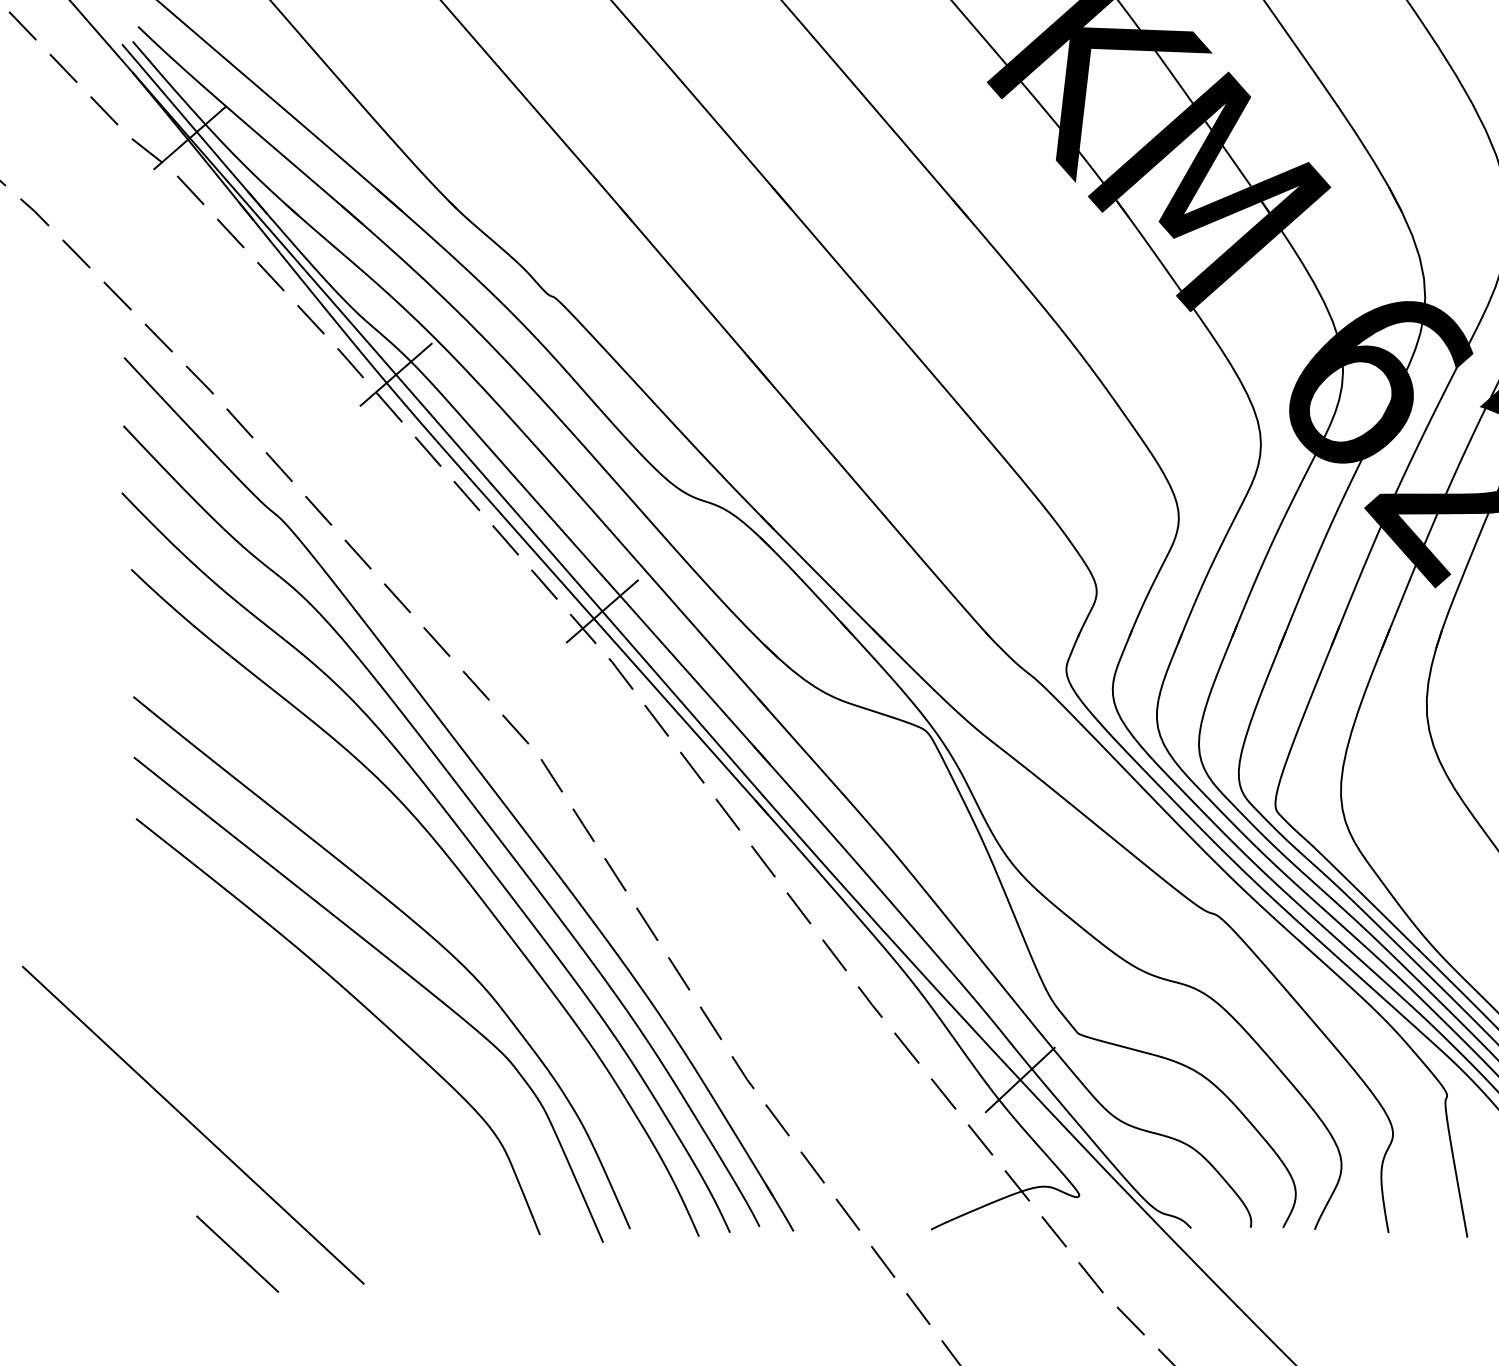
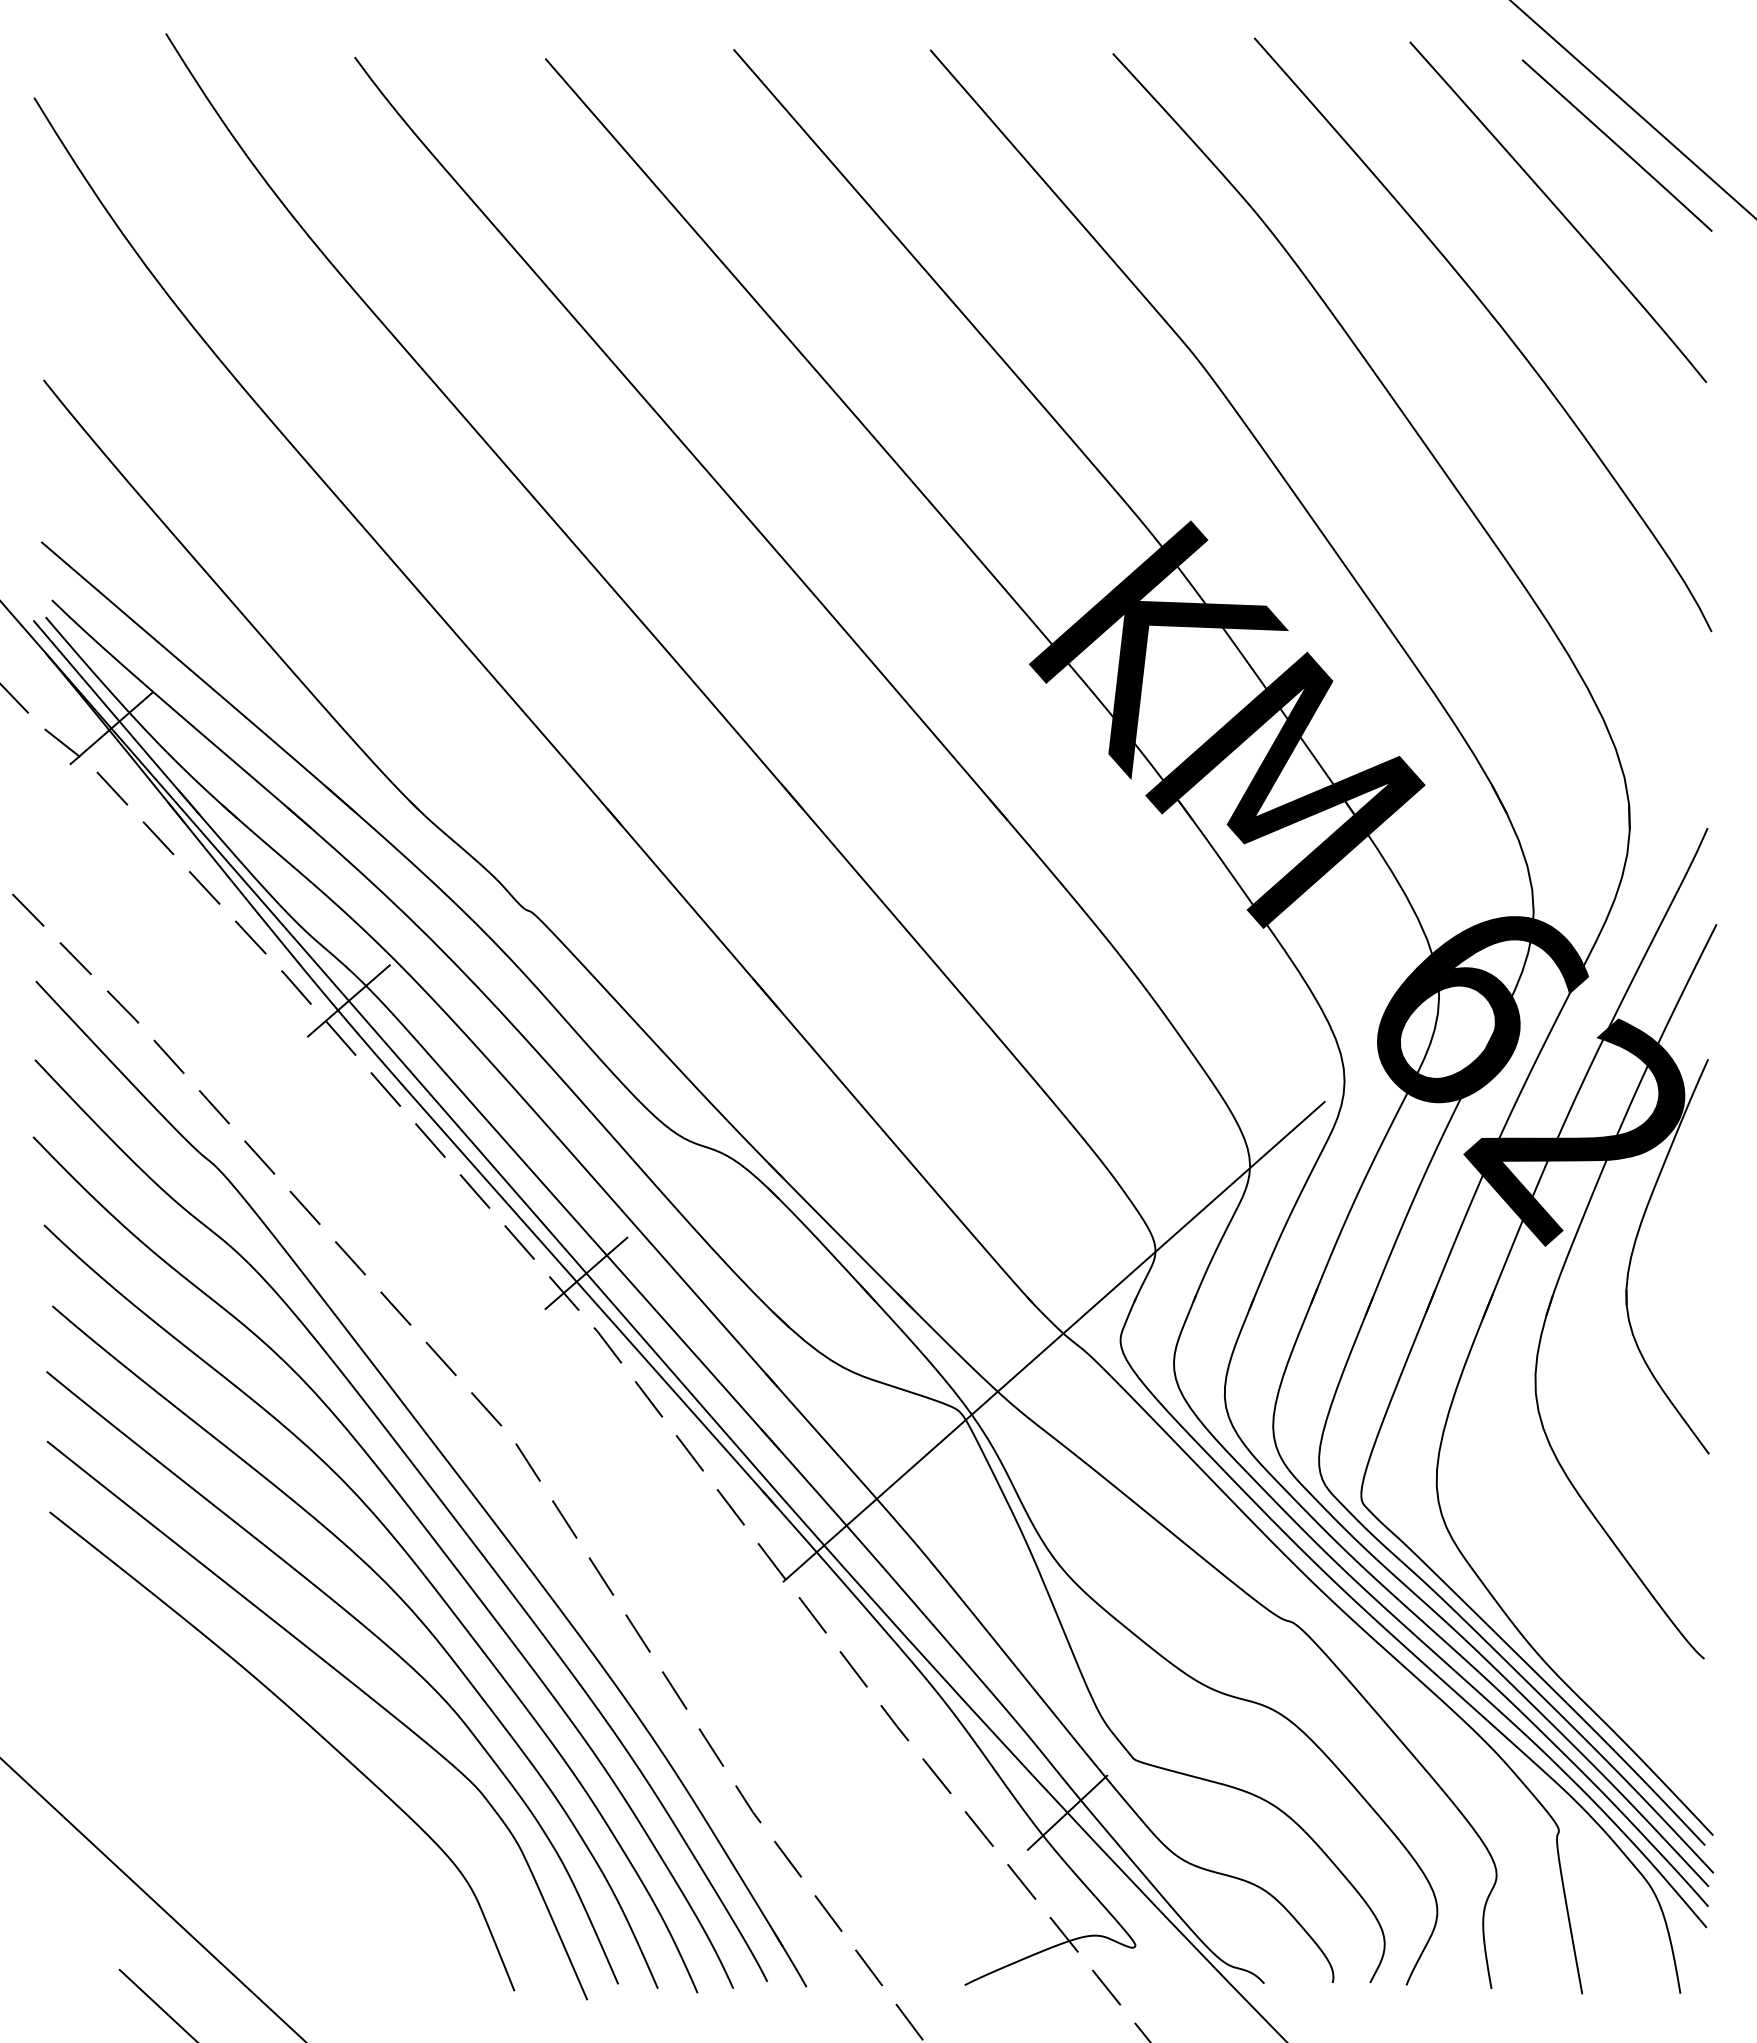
line: (1008, 670) -> (1053, 1341), added
curve: (446, 900) -> (406, 1606), added

